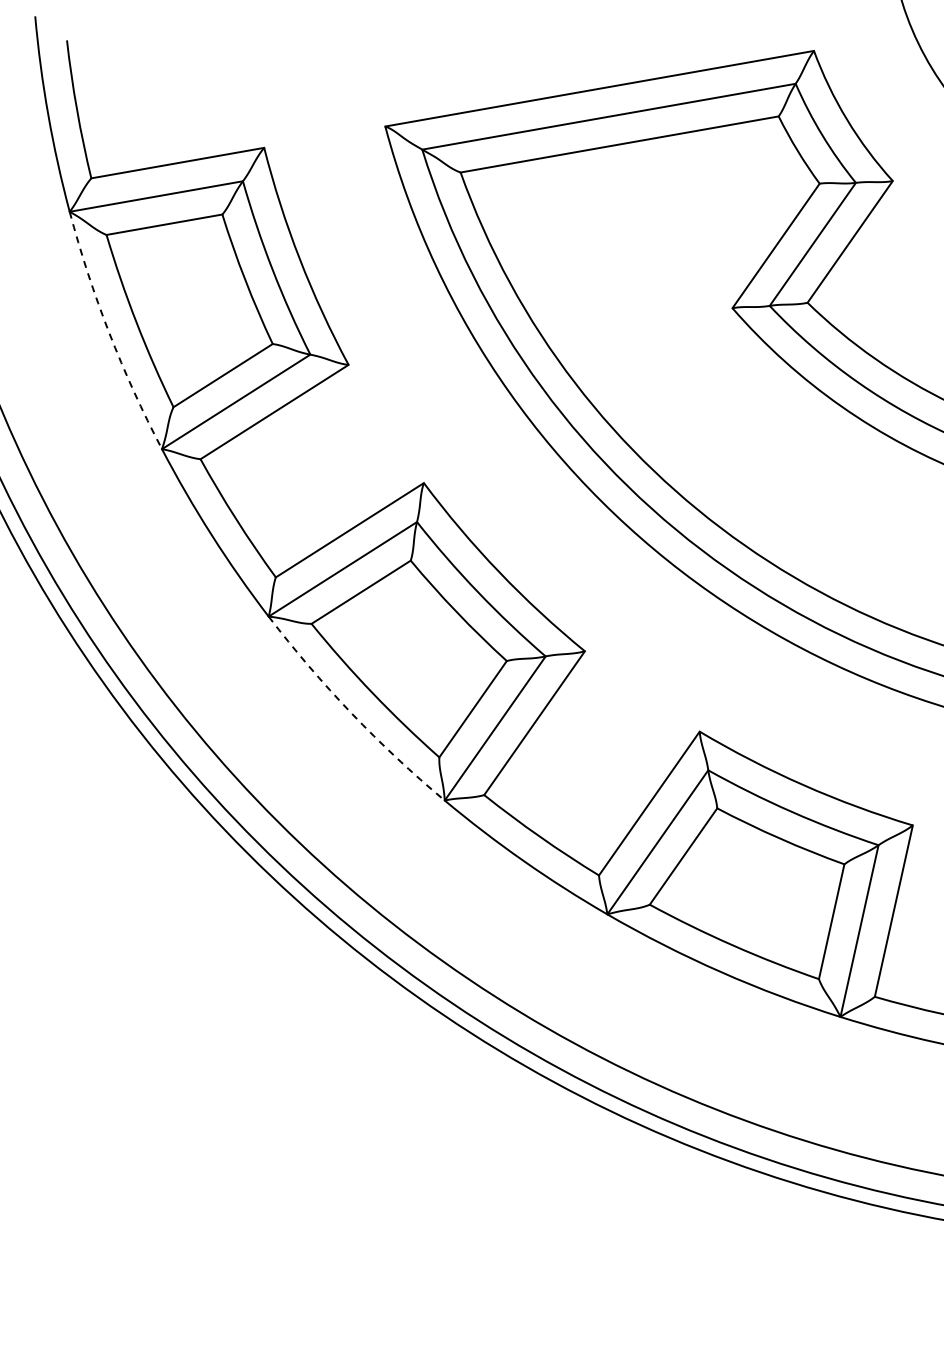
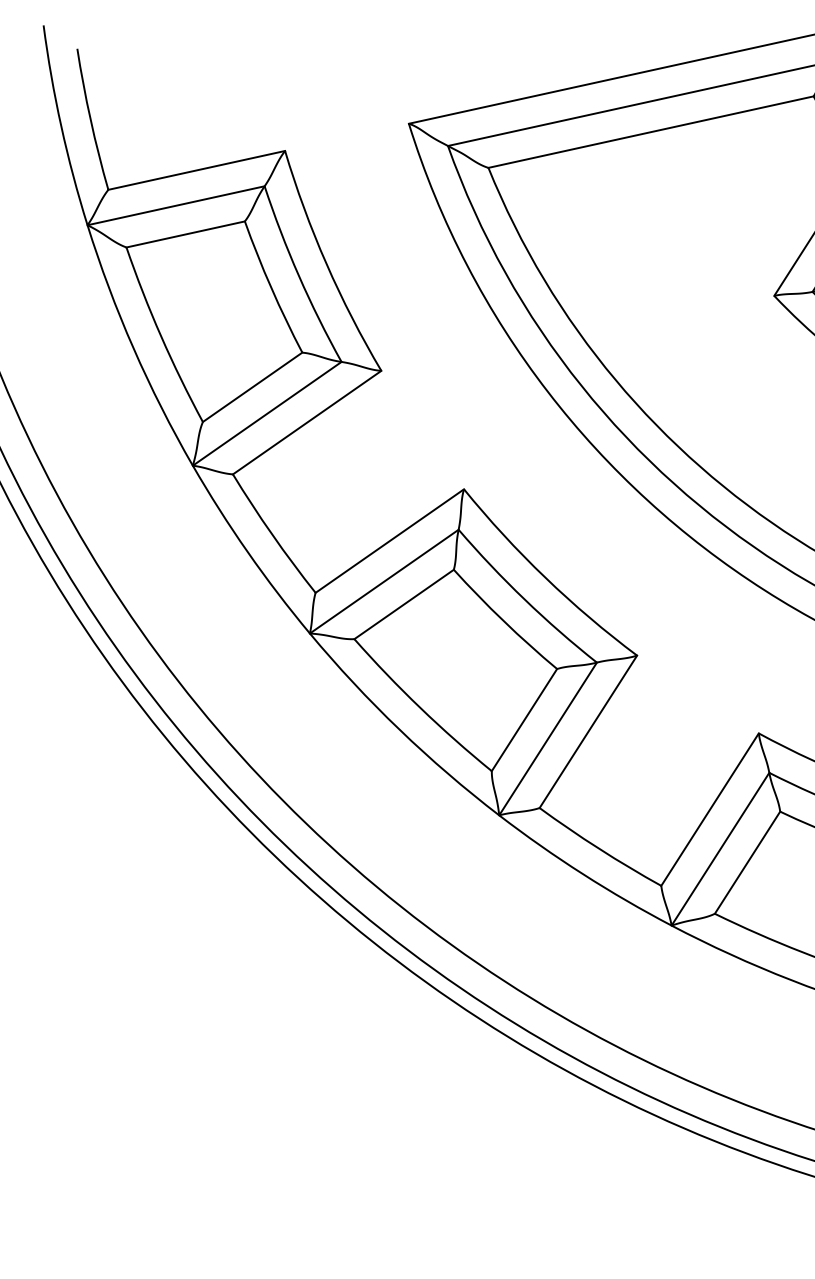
arc: (109, 333) -> (133, 348), dashed -> solid
arc: (351, 713) -> (399, 729), dashed -> solid

